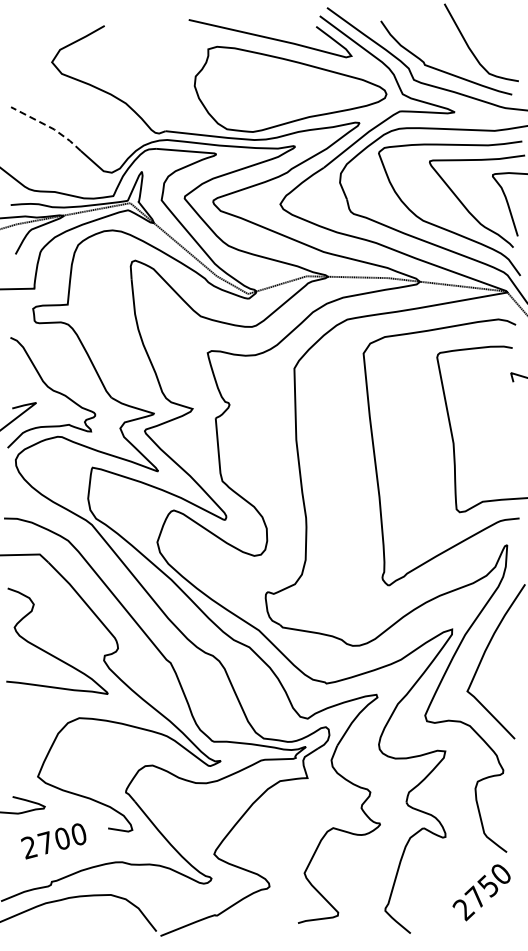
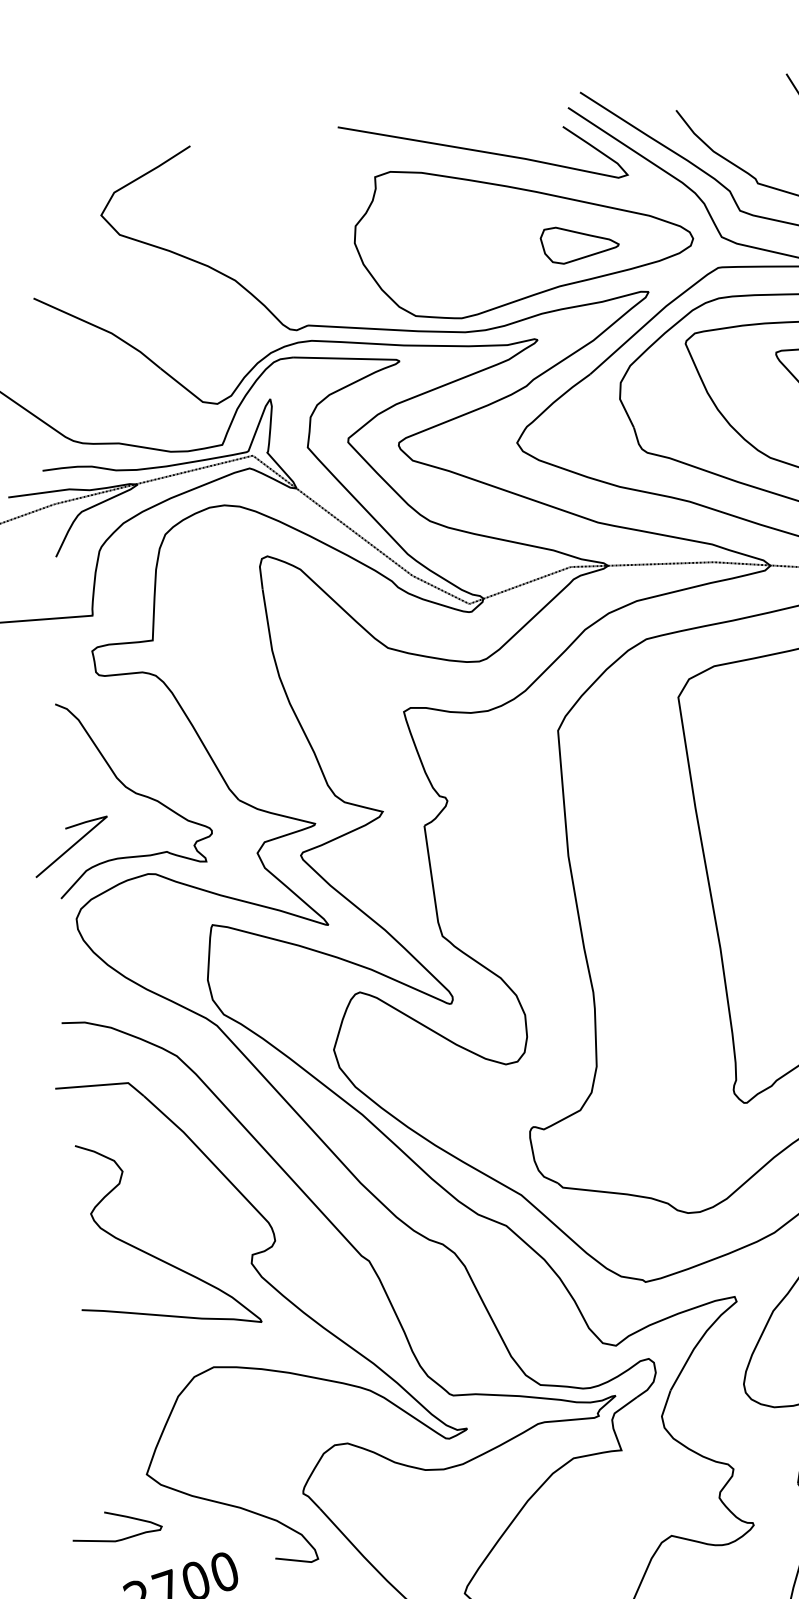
part: (322, 93) -> (580, 243), added
line: (48, 126) -> (101, 328), dashed -> solid

